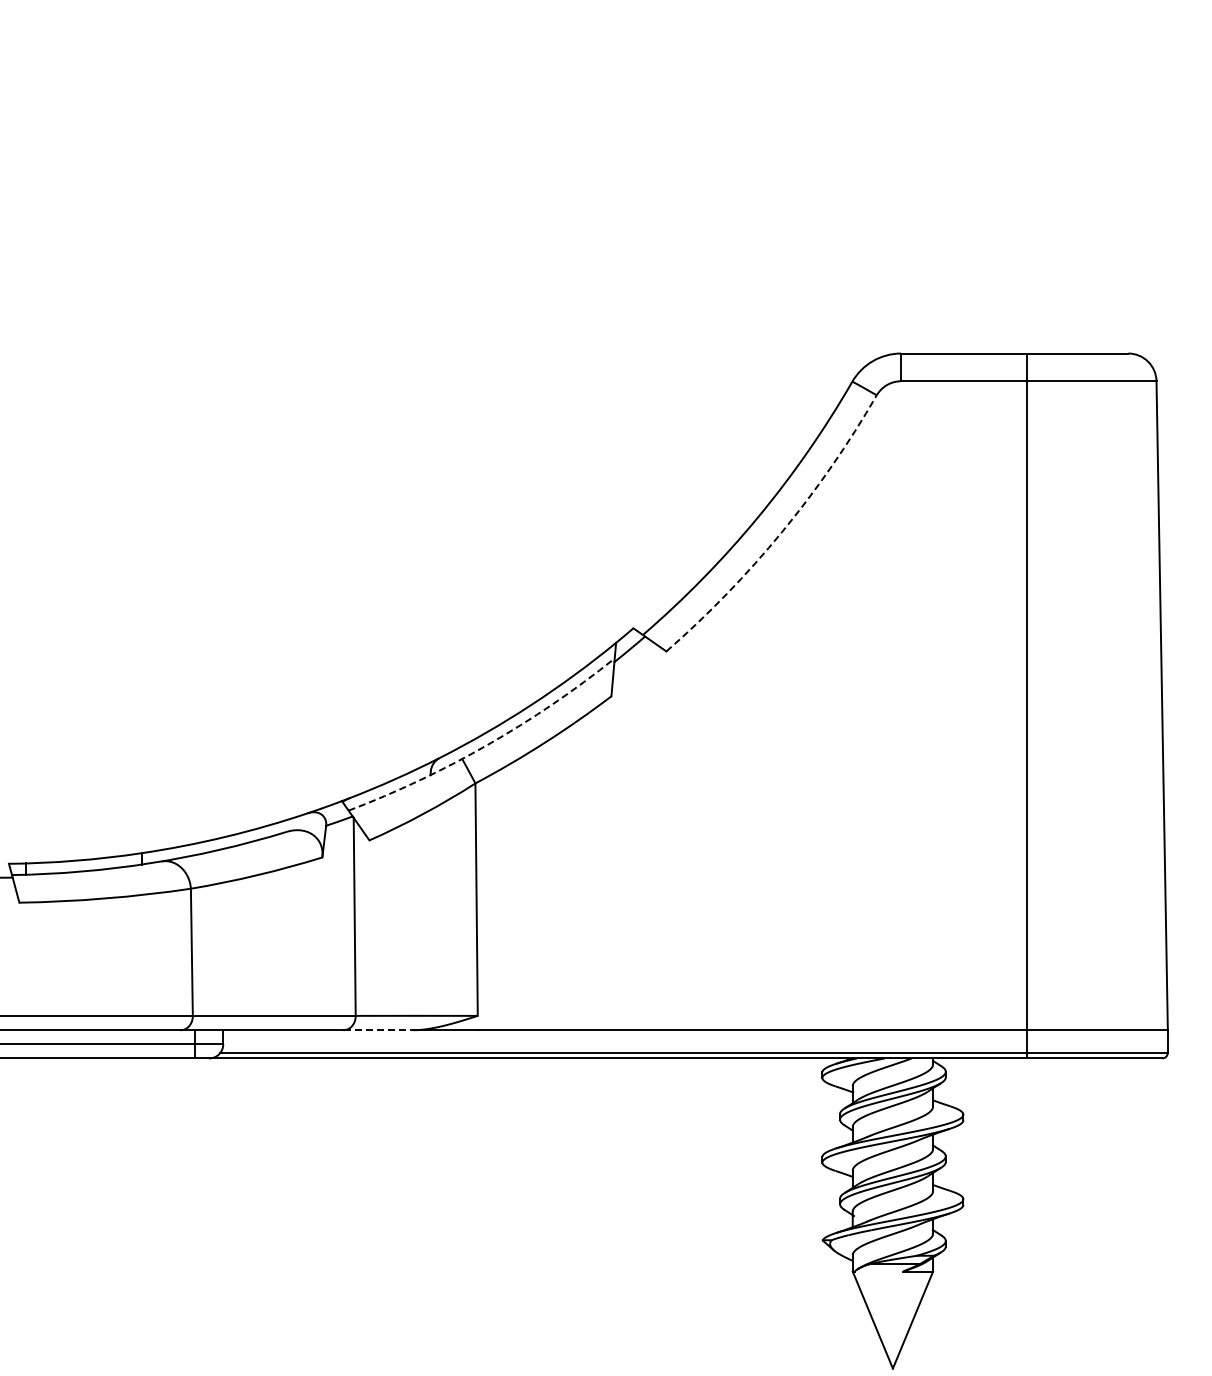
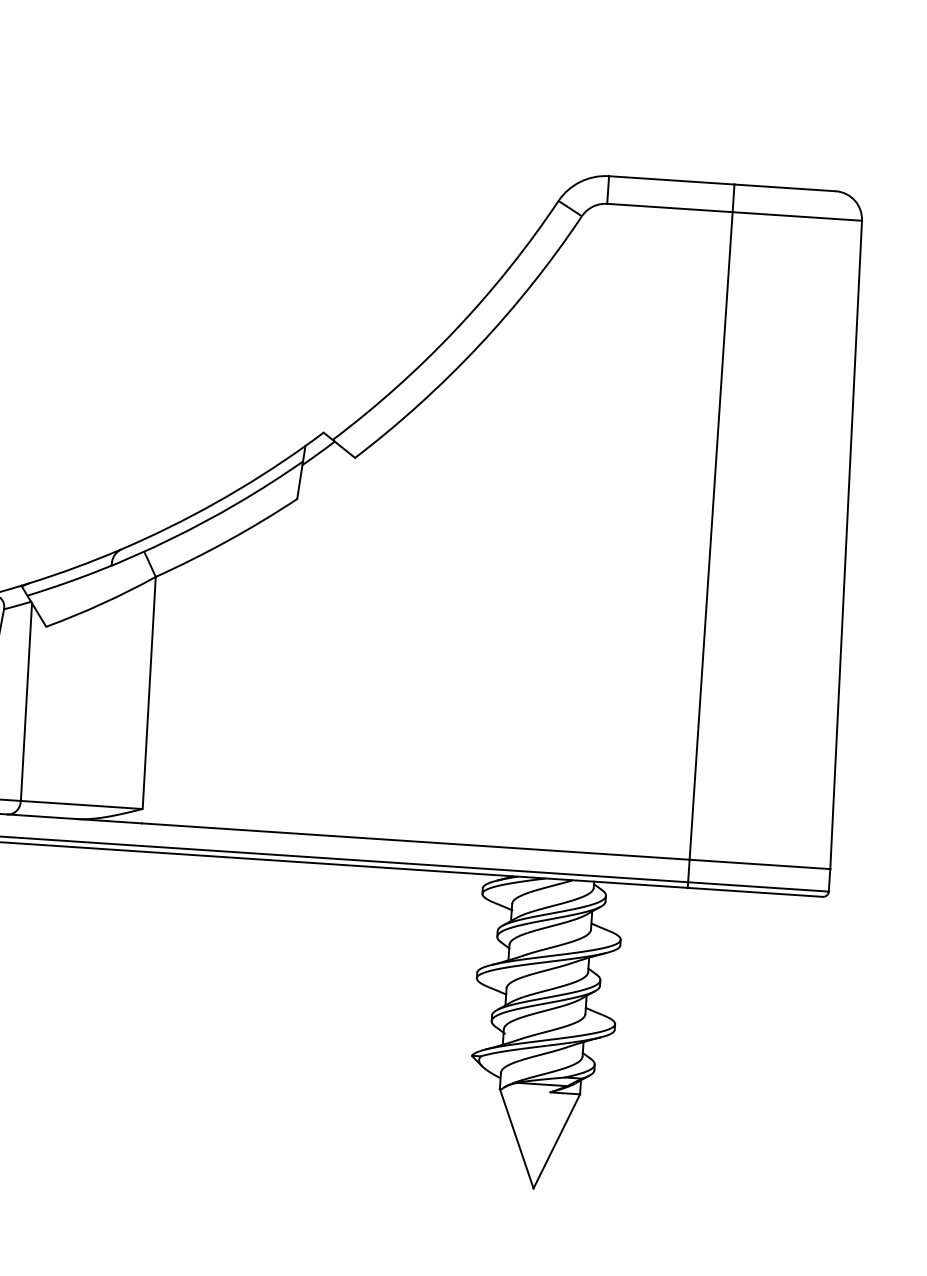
arc: (782, 532) -> (478, 346), dashed -> solid
arc: (487, 744) -> (170, 538), dashed -> solid
line: (378, 1030) -> (42, 817), dashed -> solid

